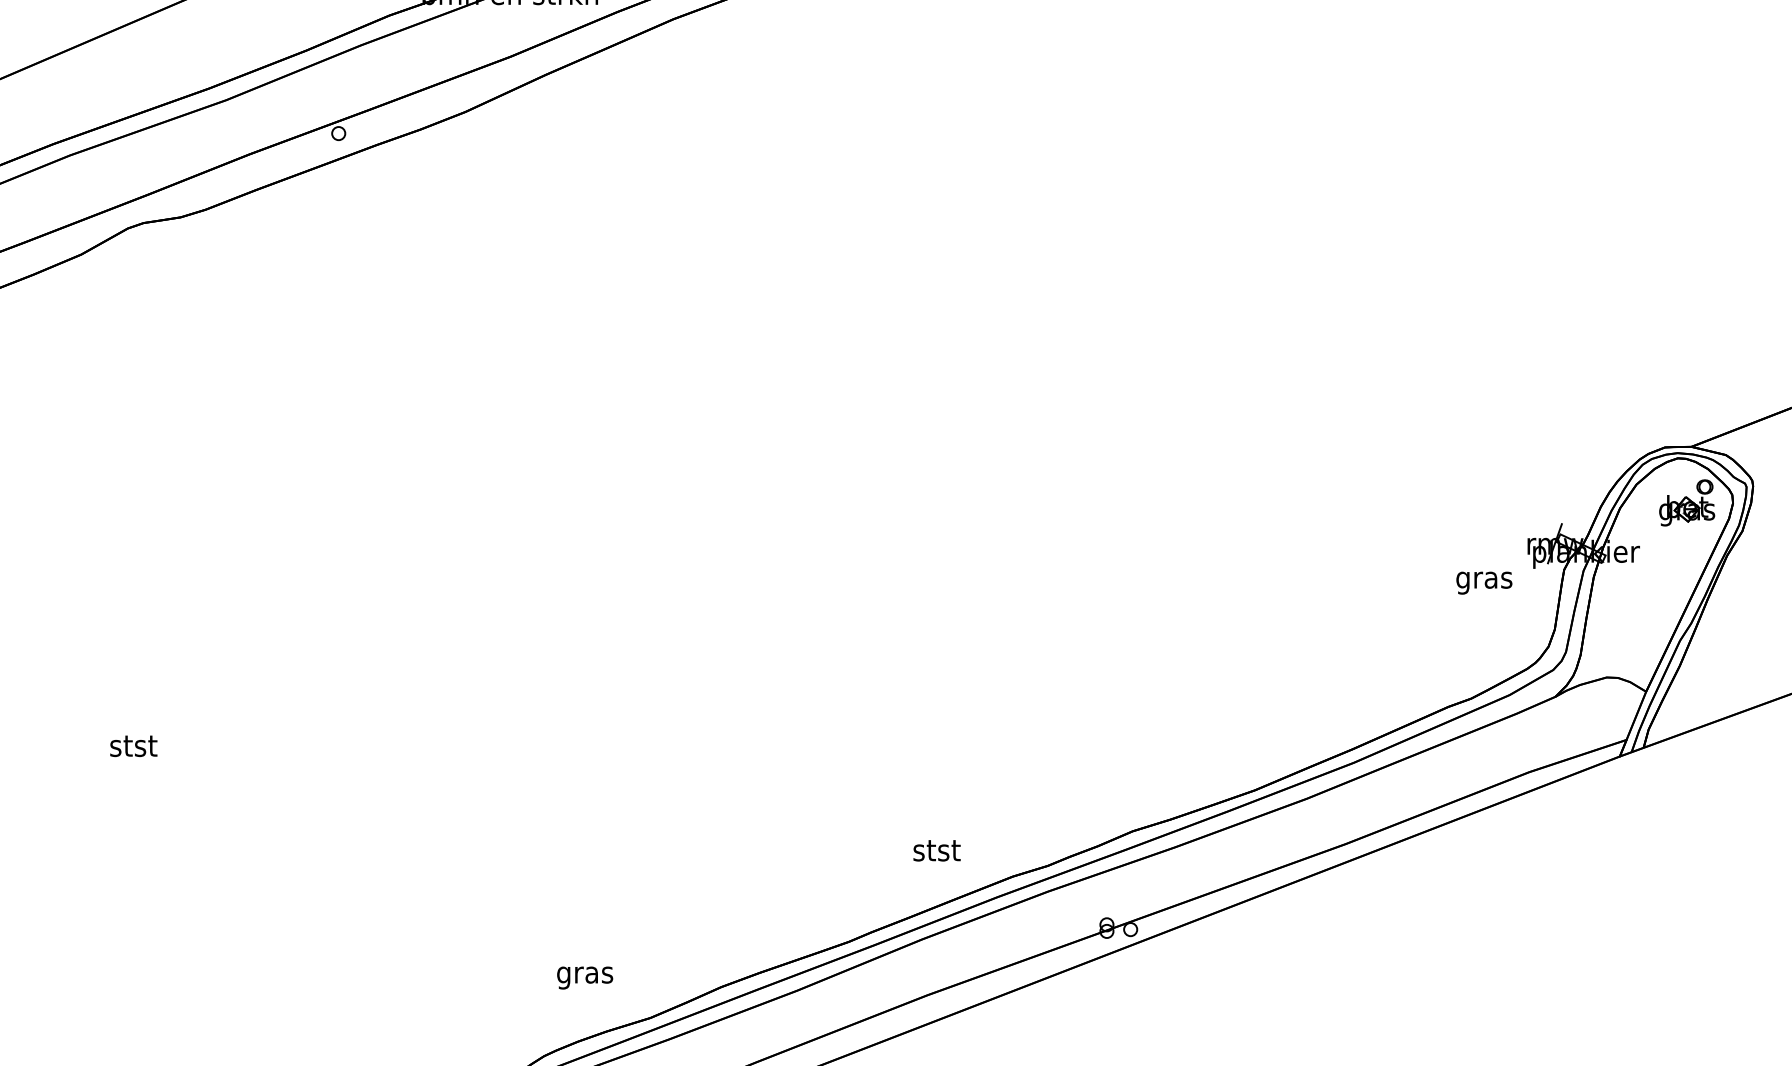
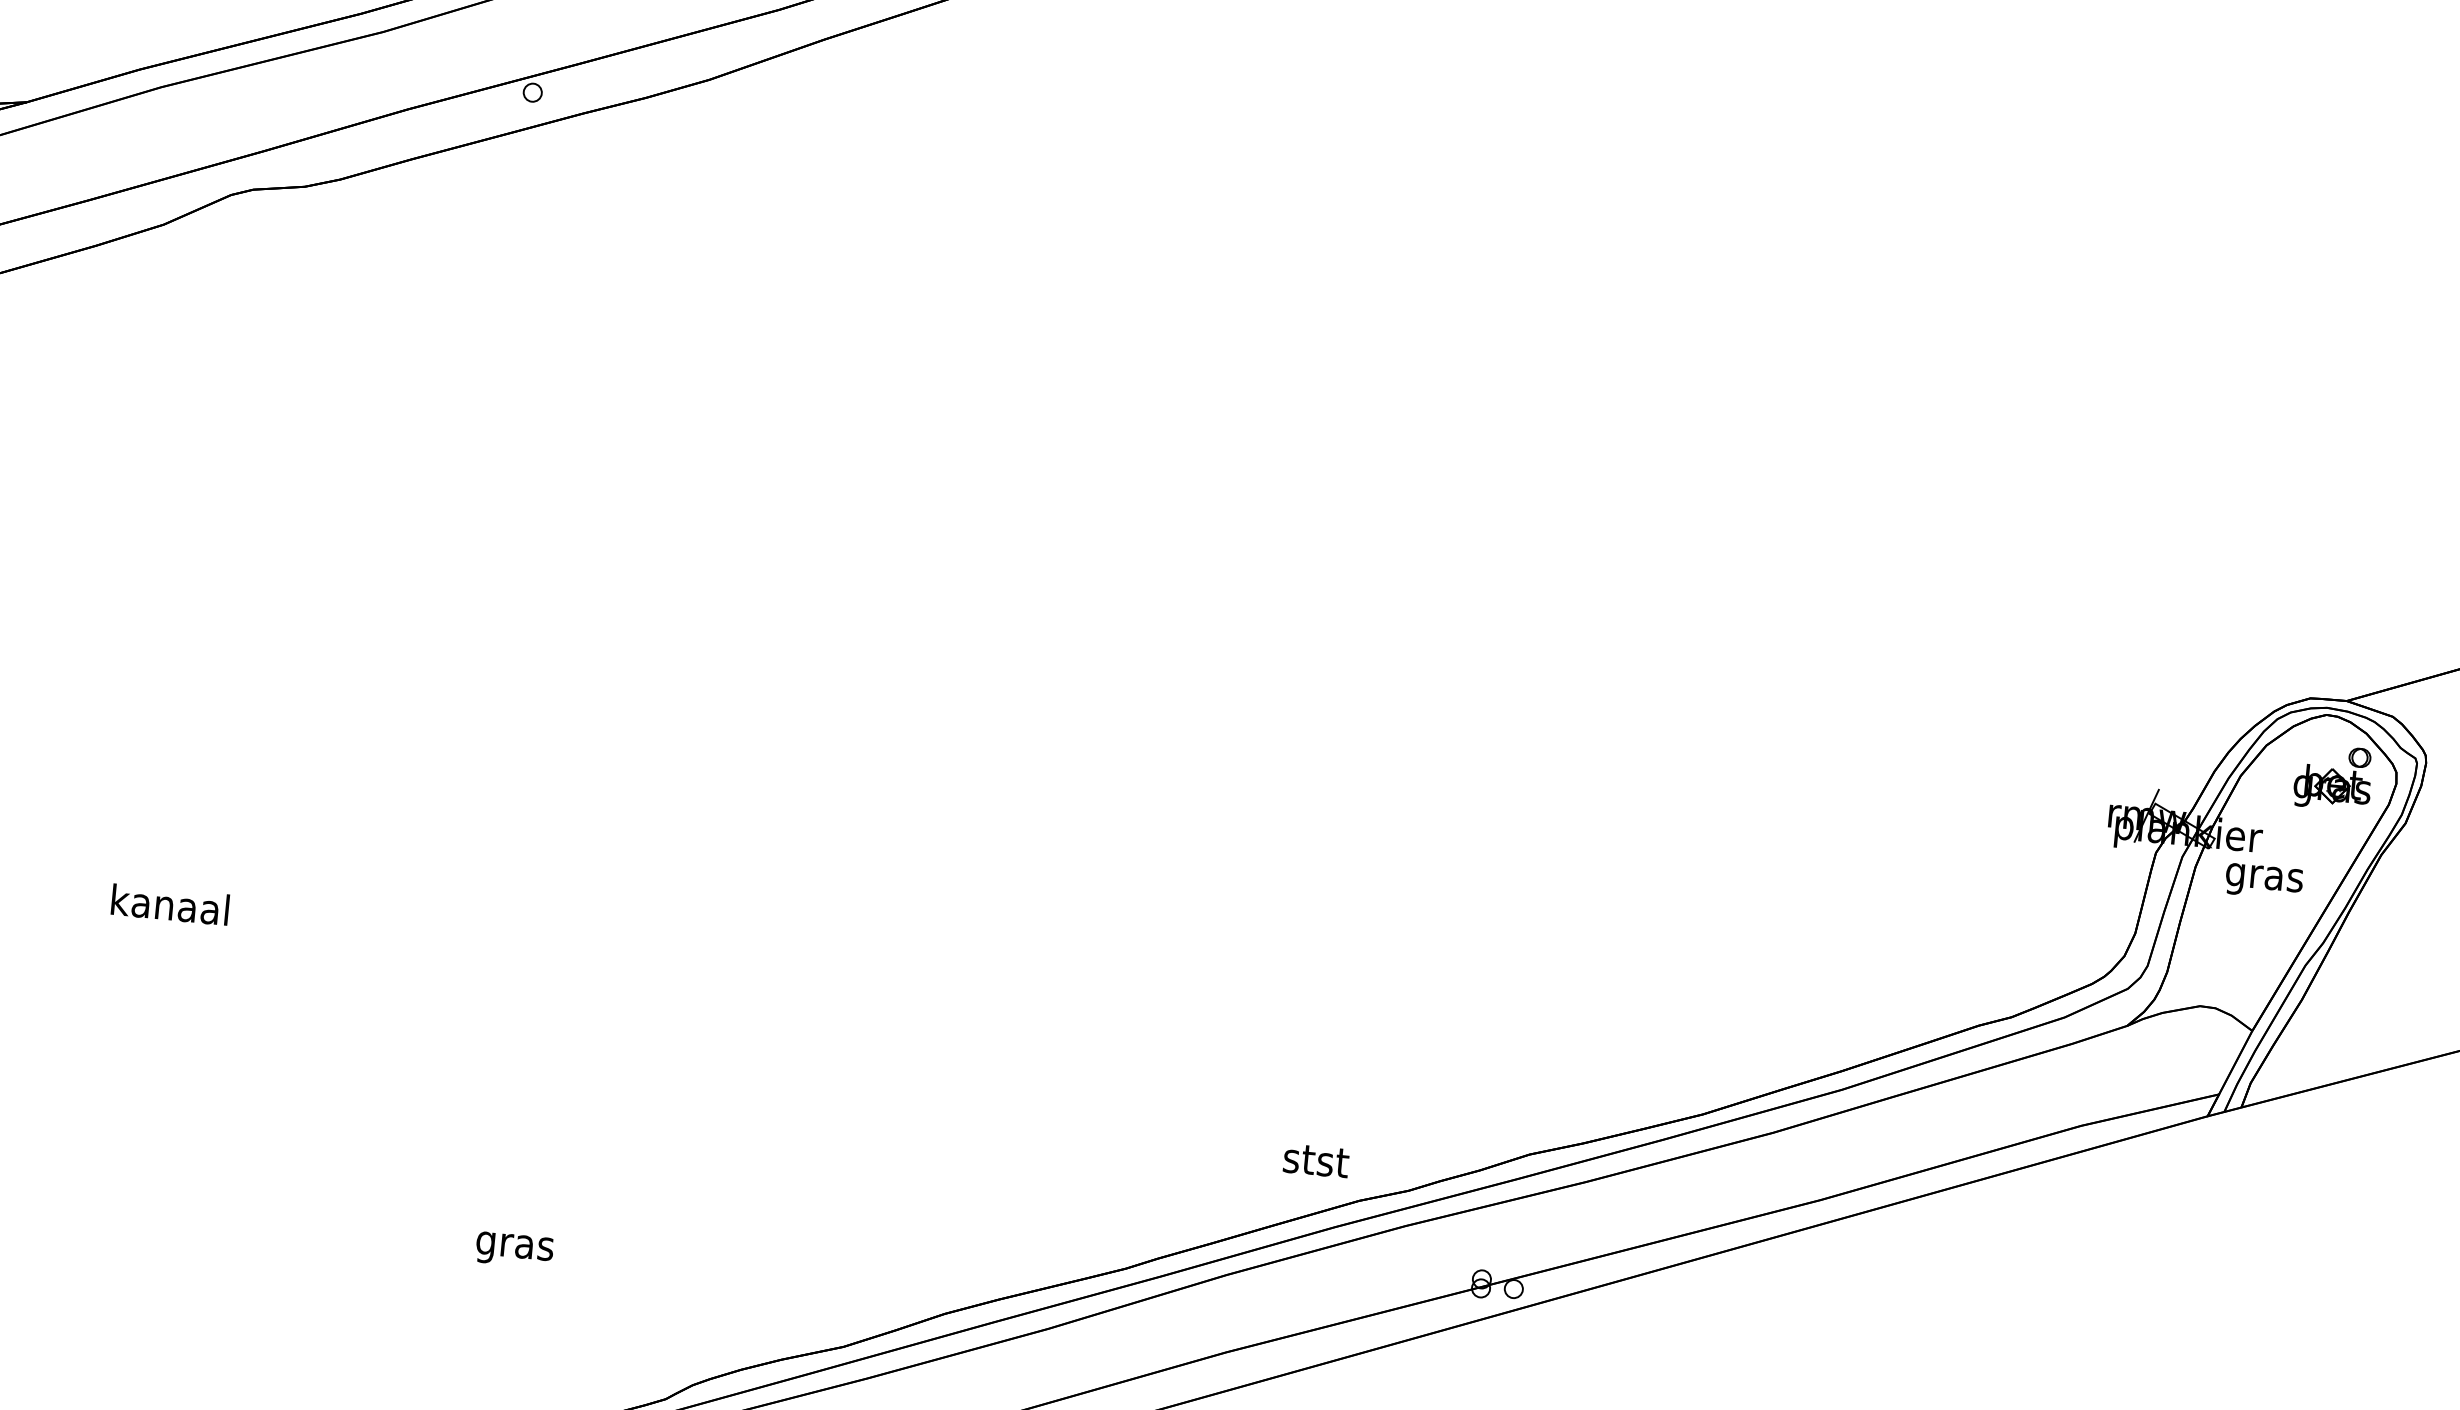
text: (1484, 582) -> (2264, 880), moved
text: (132, 745) -> (169, 904), stst -> kanaal
text: (936, 850) -> (1315, 1160), moved
text: (585, 977) -> (515, 1249), moved

